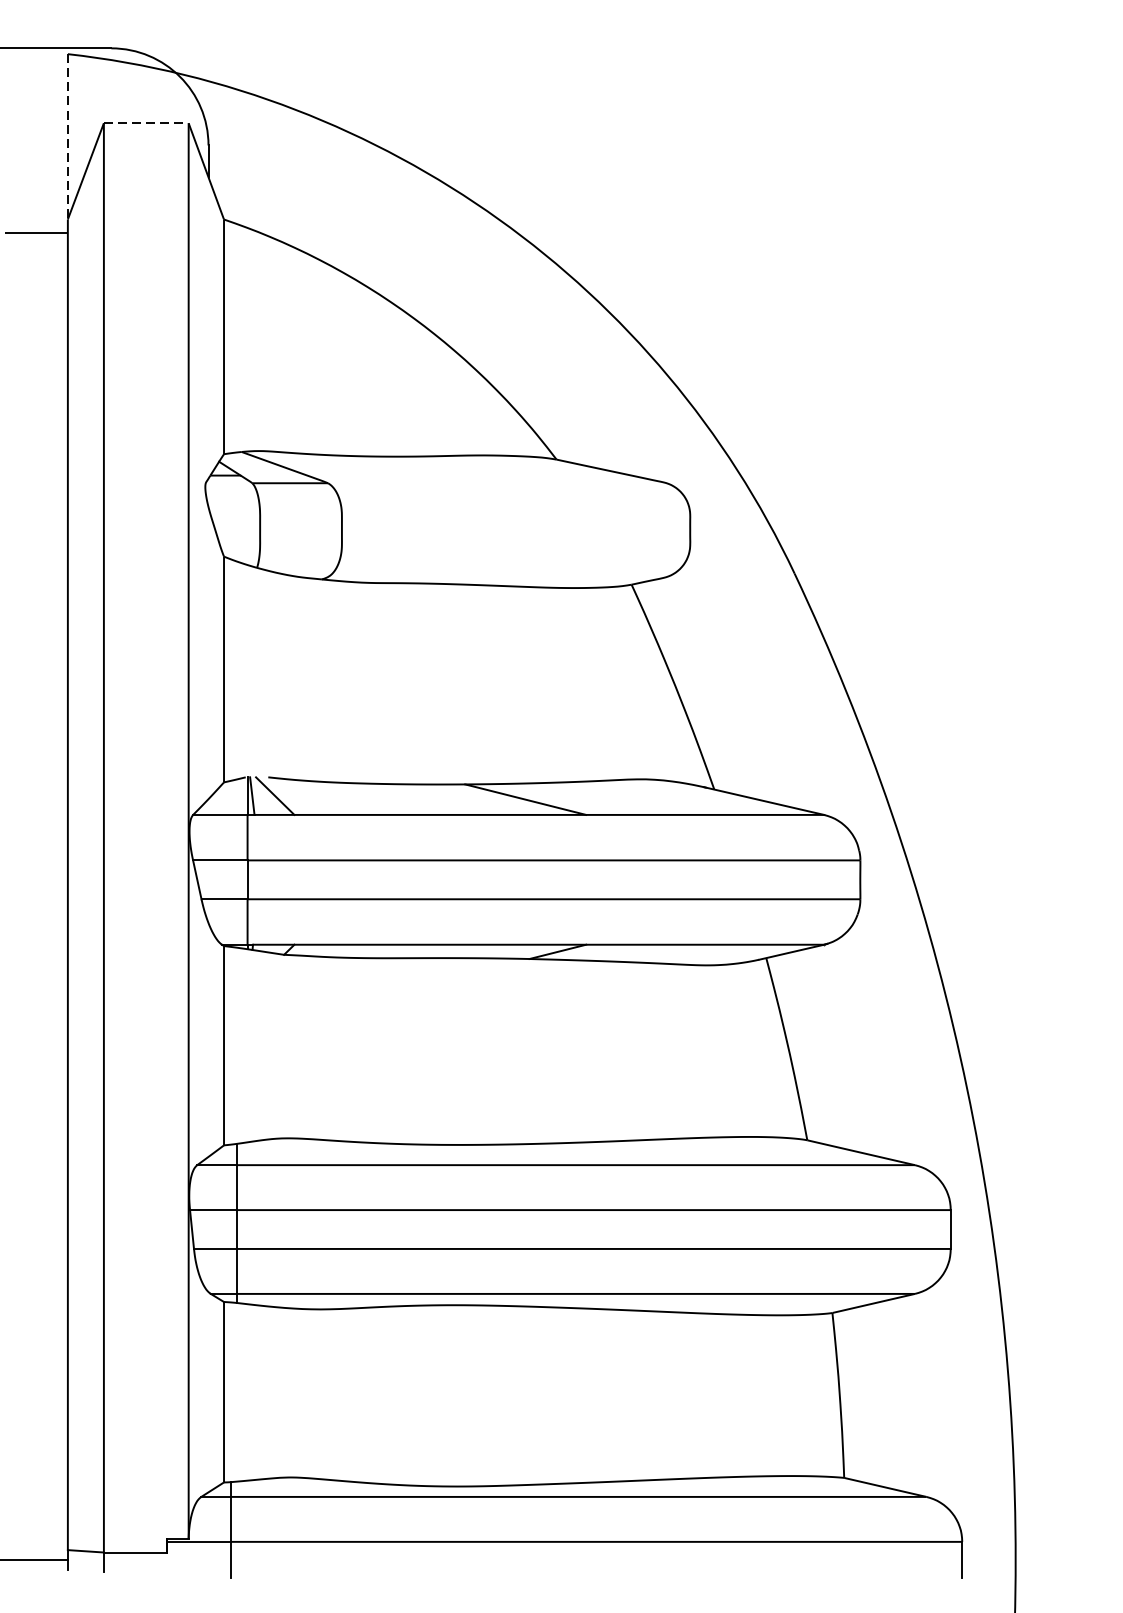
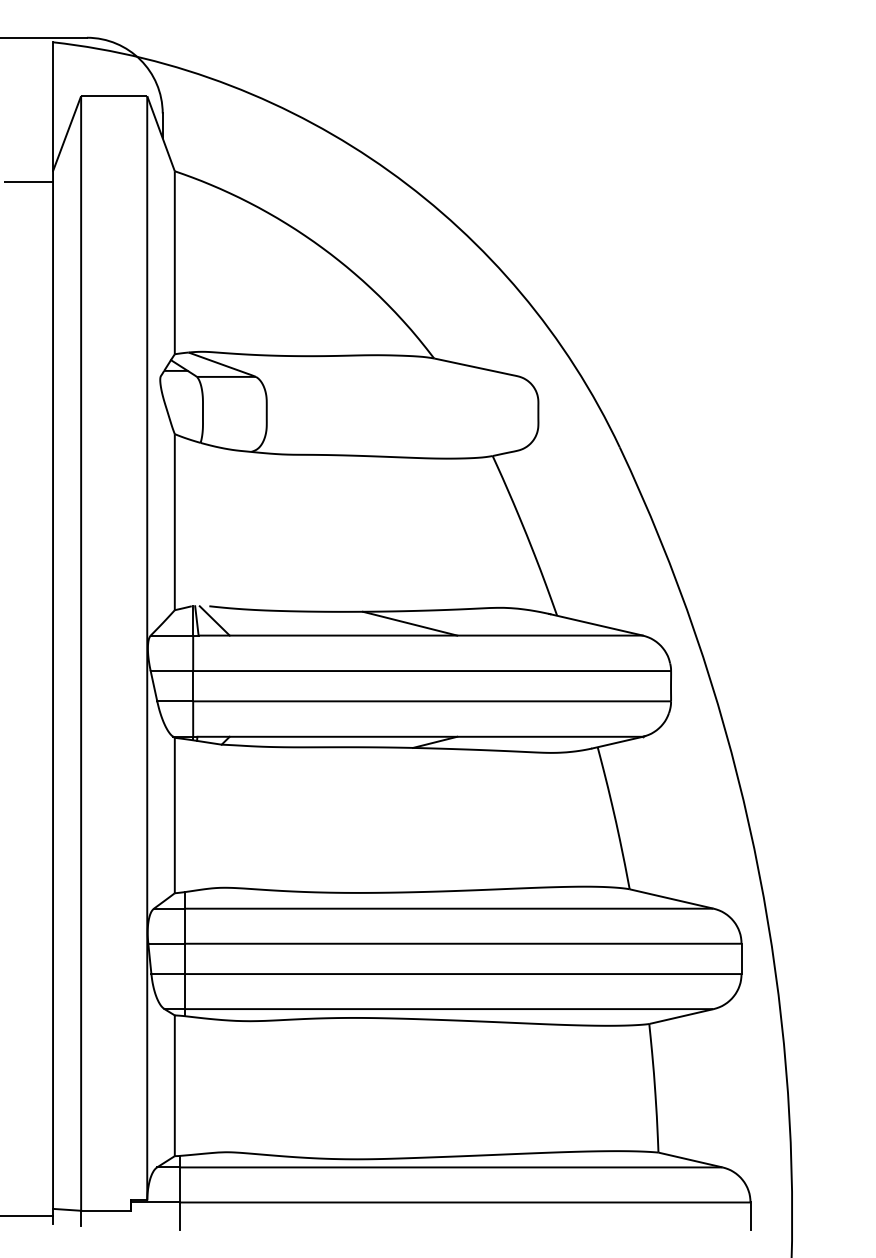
line: (146, 123) -> (114, 96), dashed -> solid
line: (68, 137) -> (53, 107), dashed -> solid

